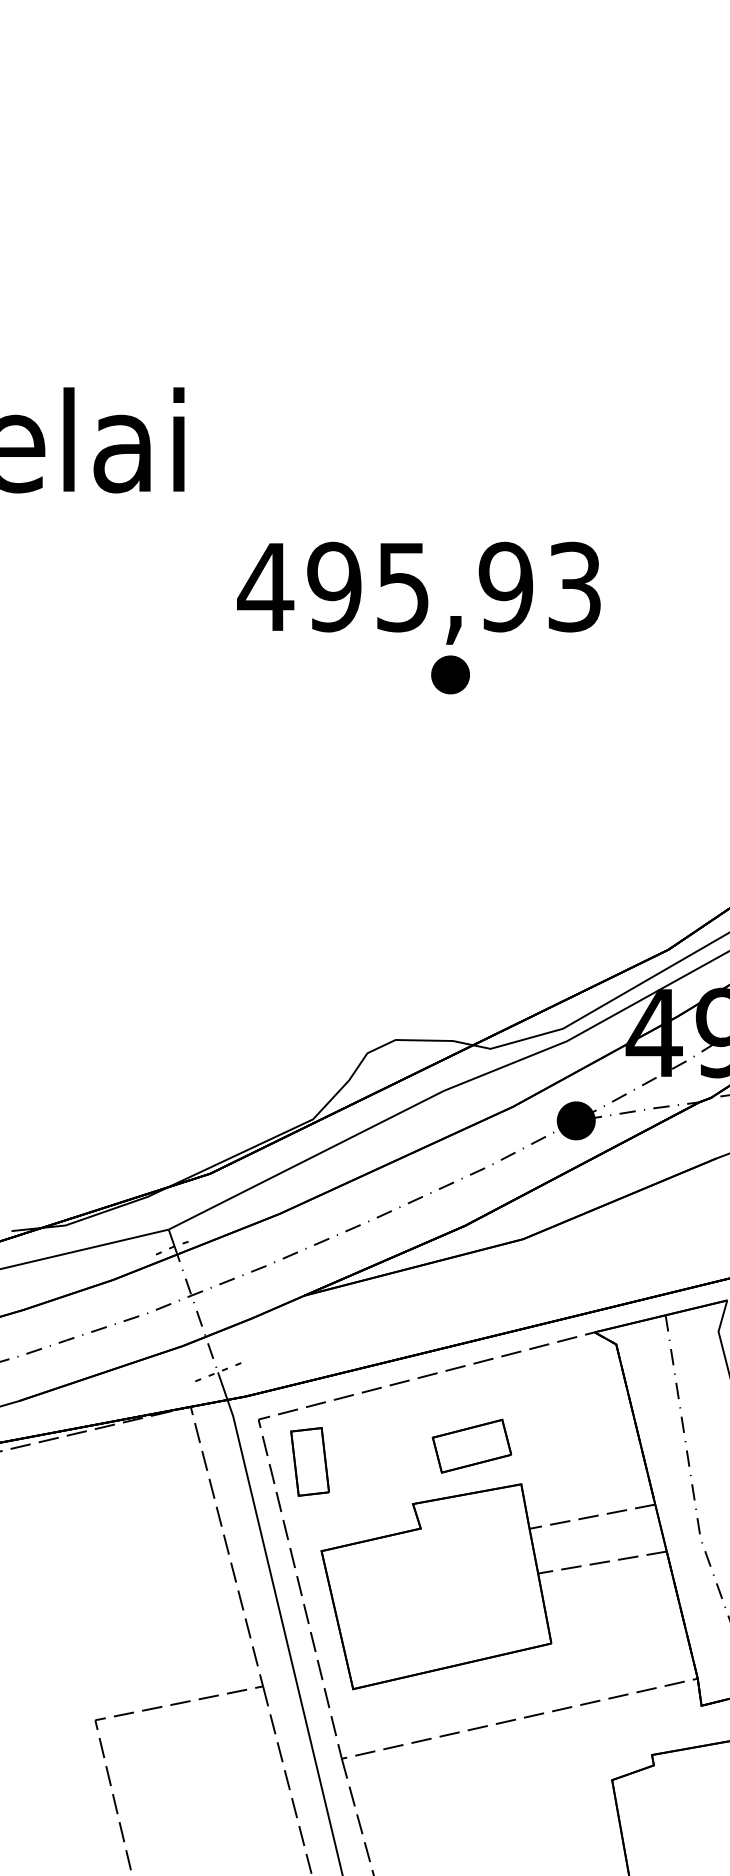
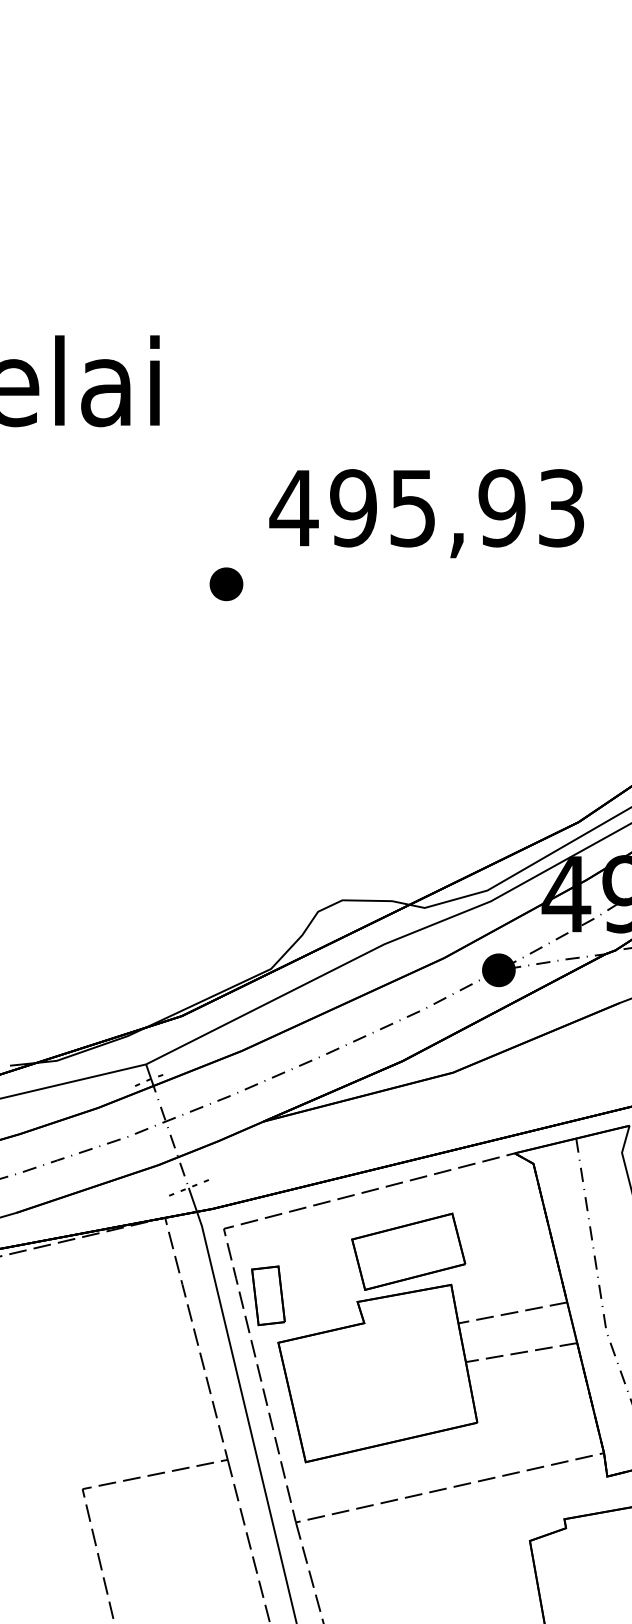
text: (418, 592) -> (426, 512), moved
part: (450, 674) -> (226, 583), moved
part: (471, 1446) -> (408, 1252), size x1.67
part: (309, 1461) -> (267, 1295), moved

